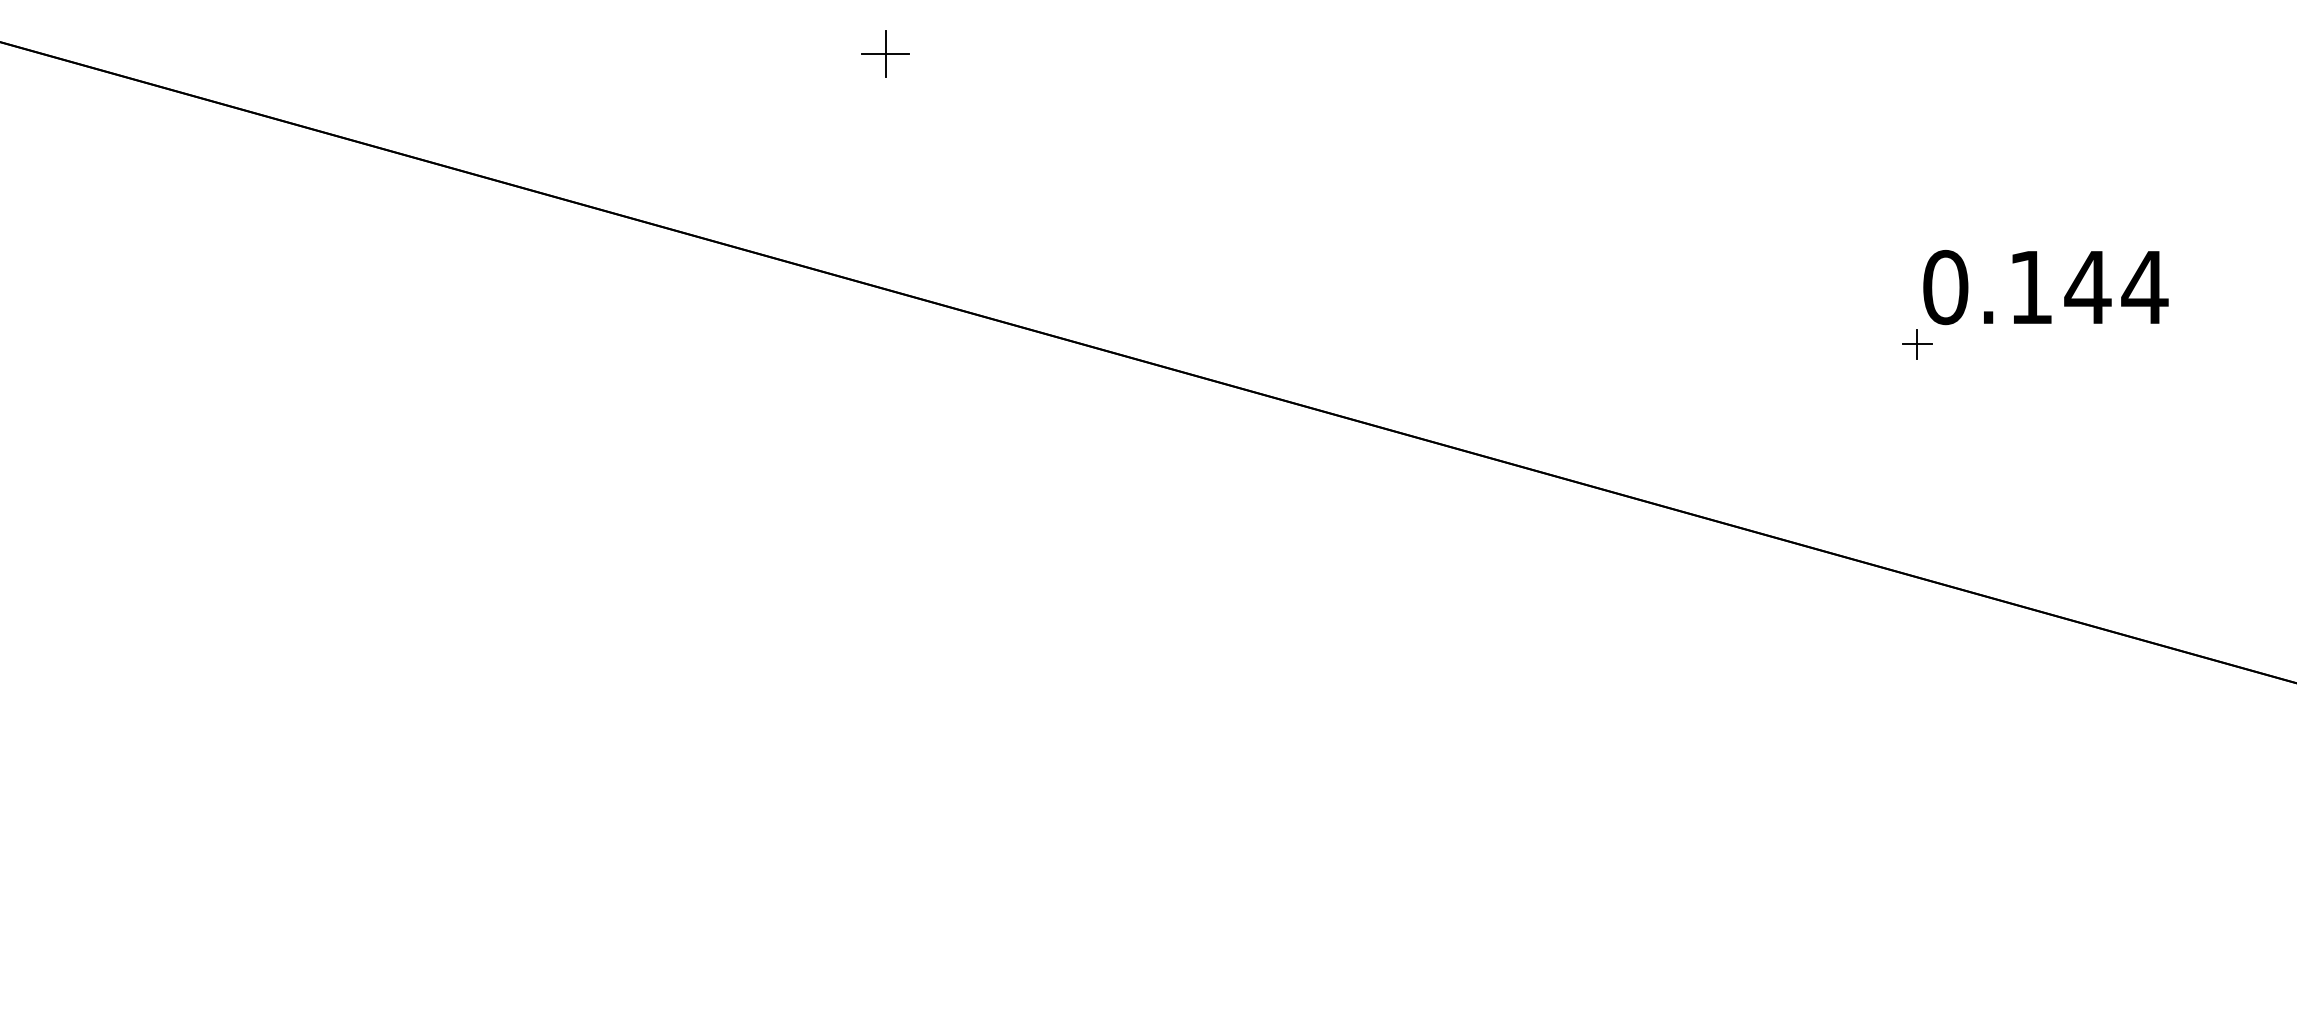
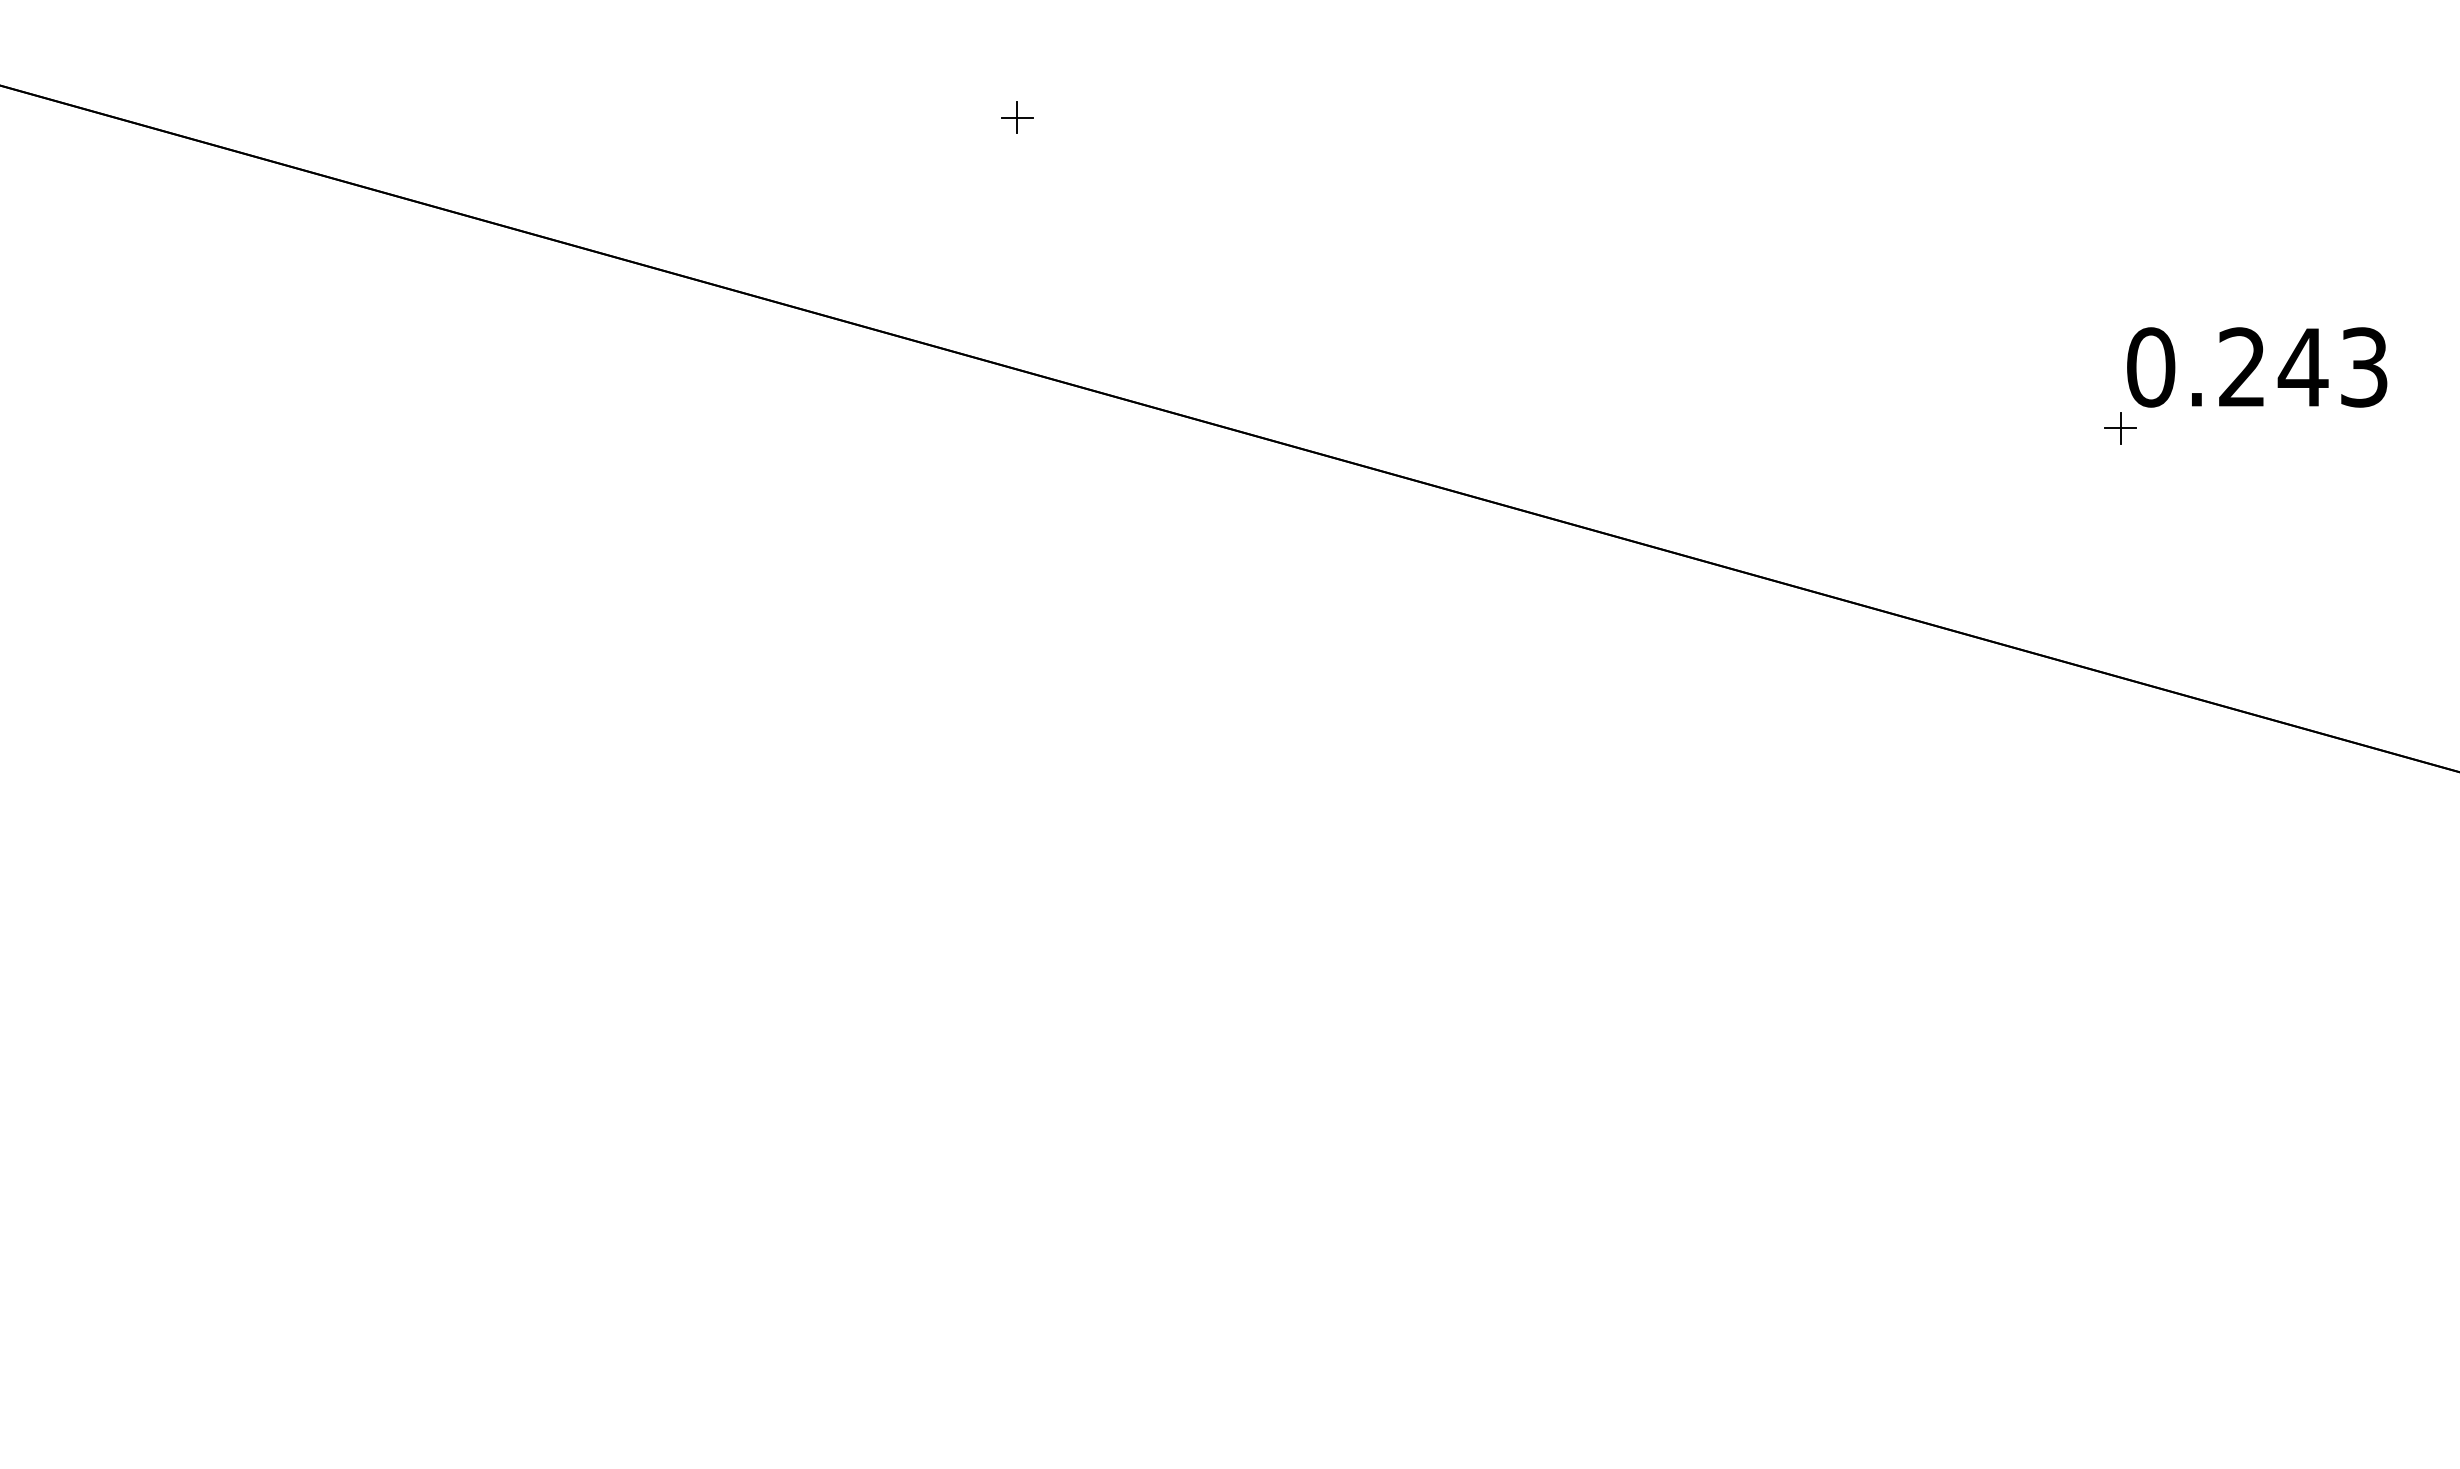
part: (886, 53) -> (1017, 117), size x0.62
text: (2089, 287) -> (2304, 367), 0.144 -> 0.243

